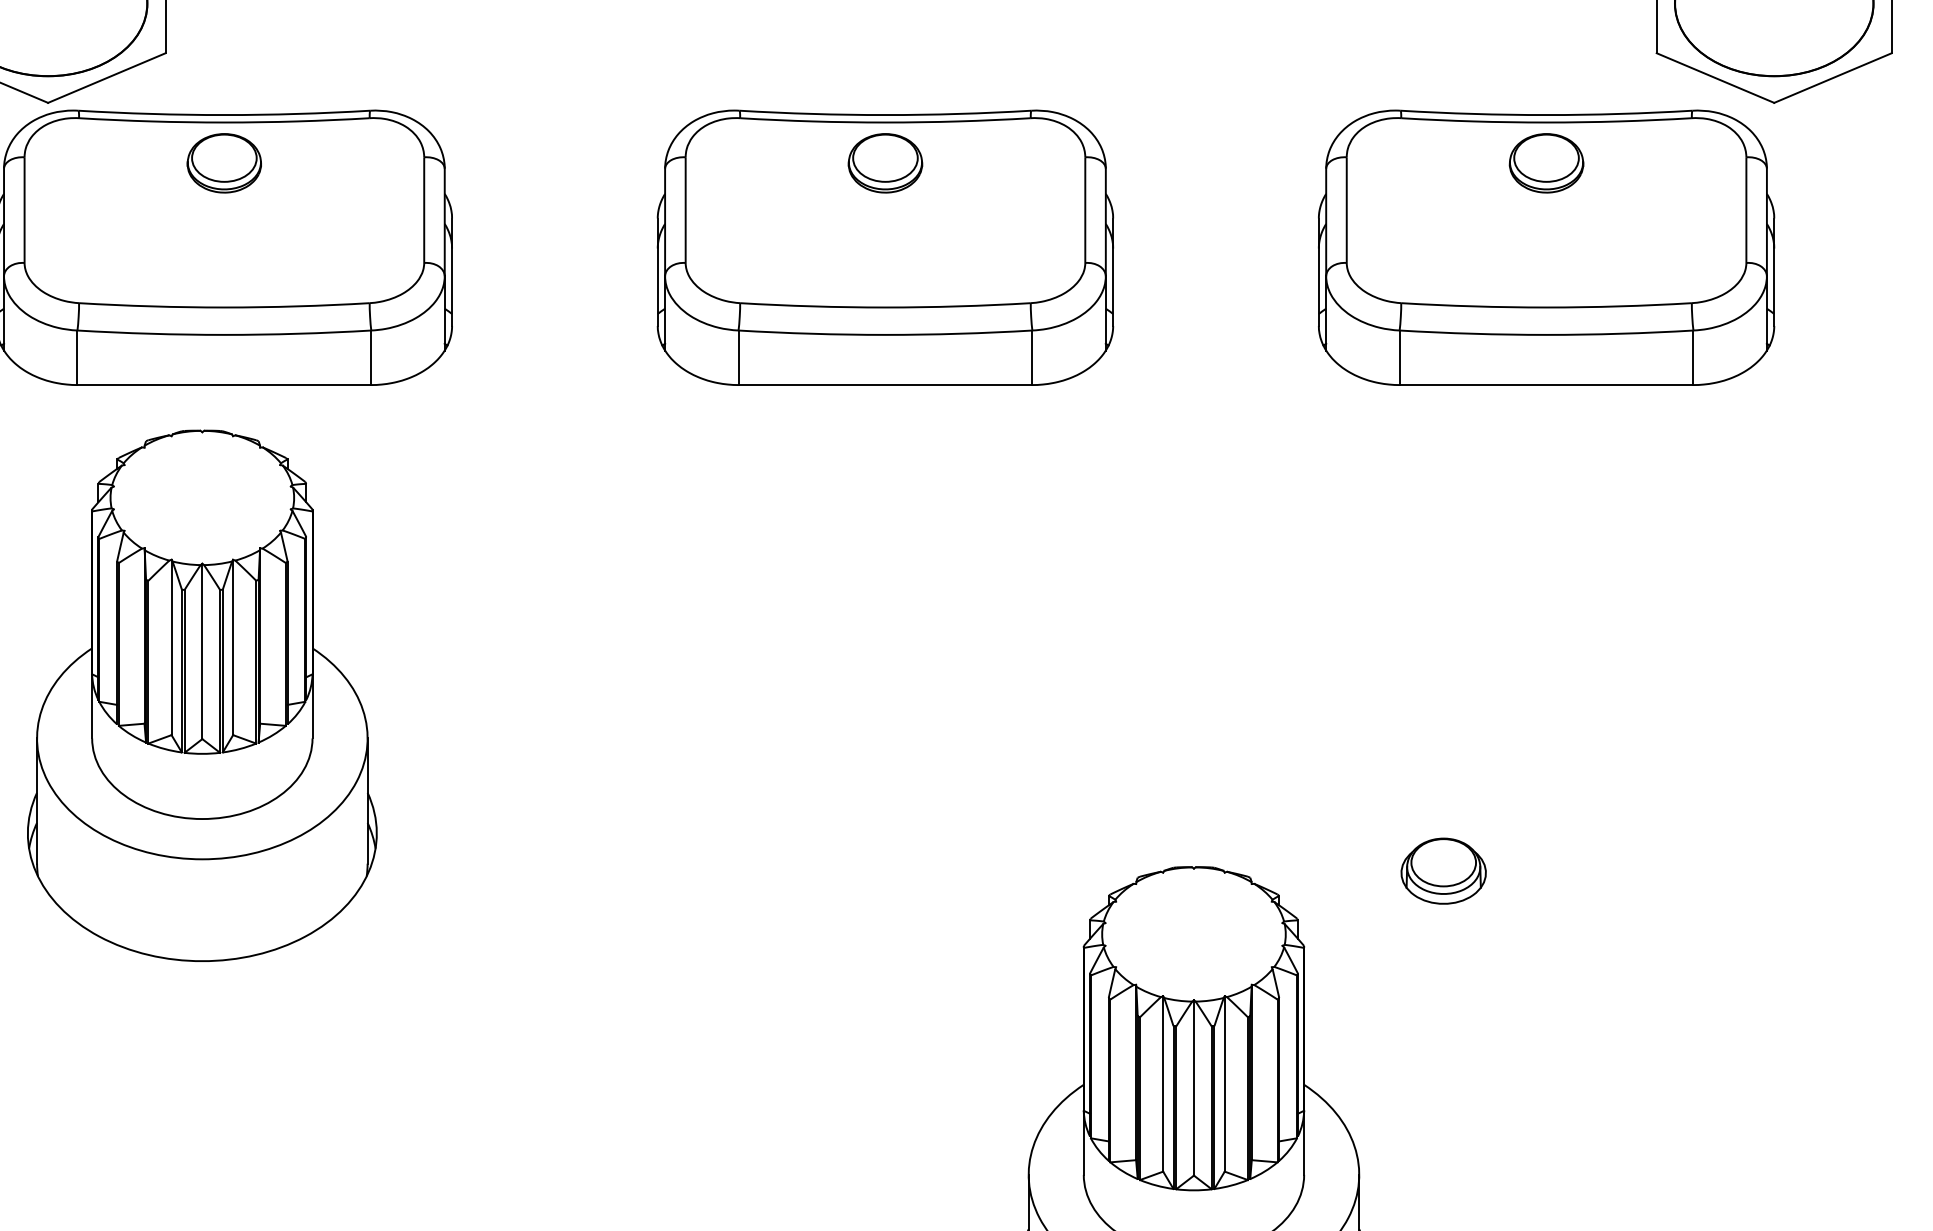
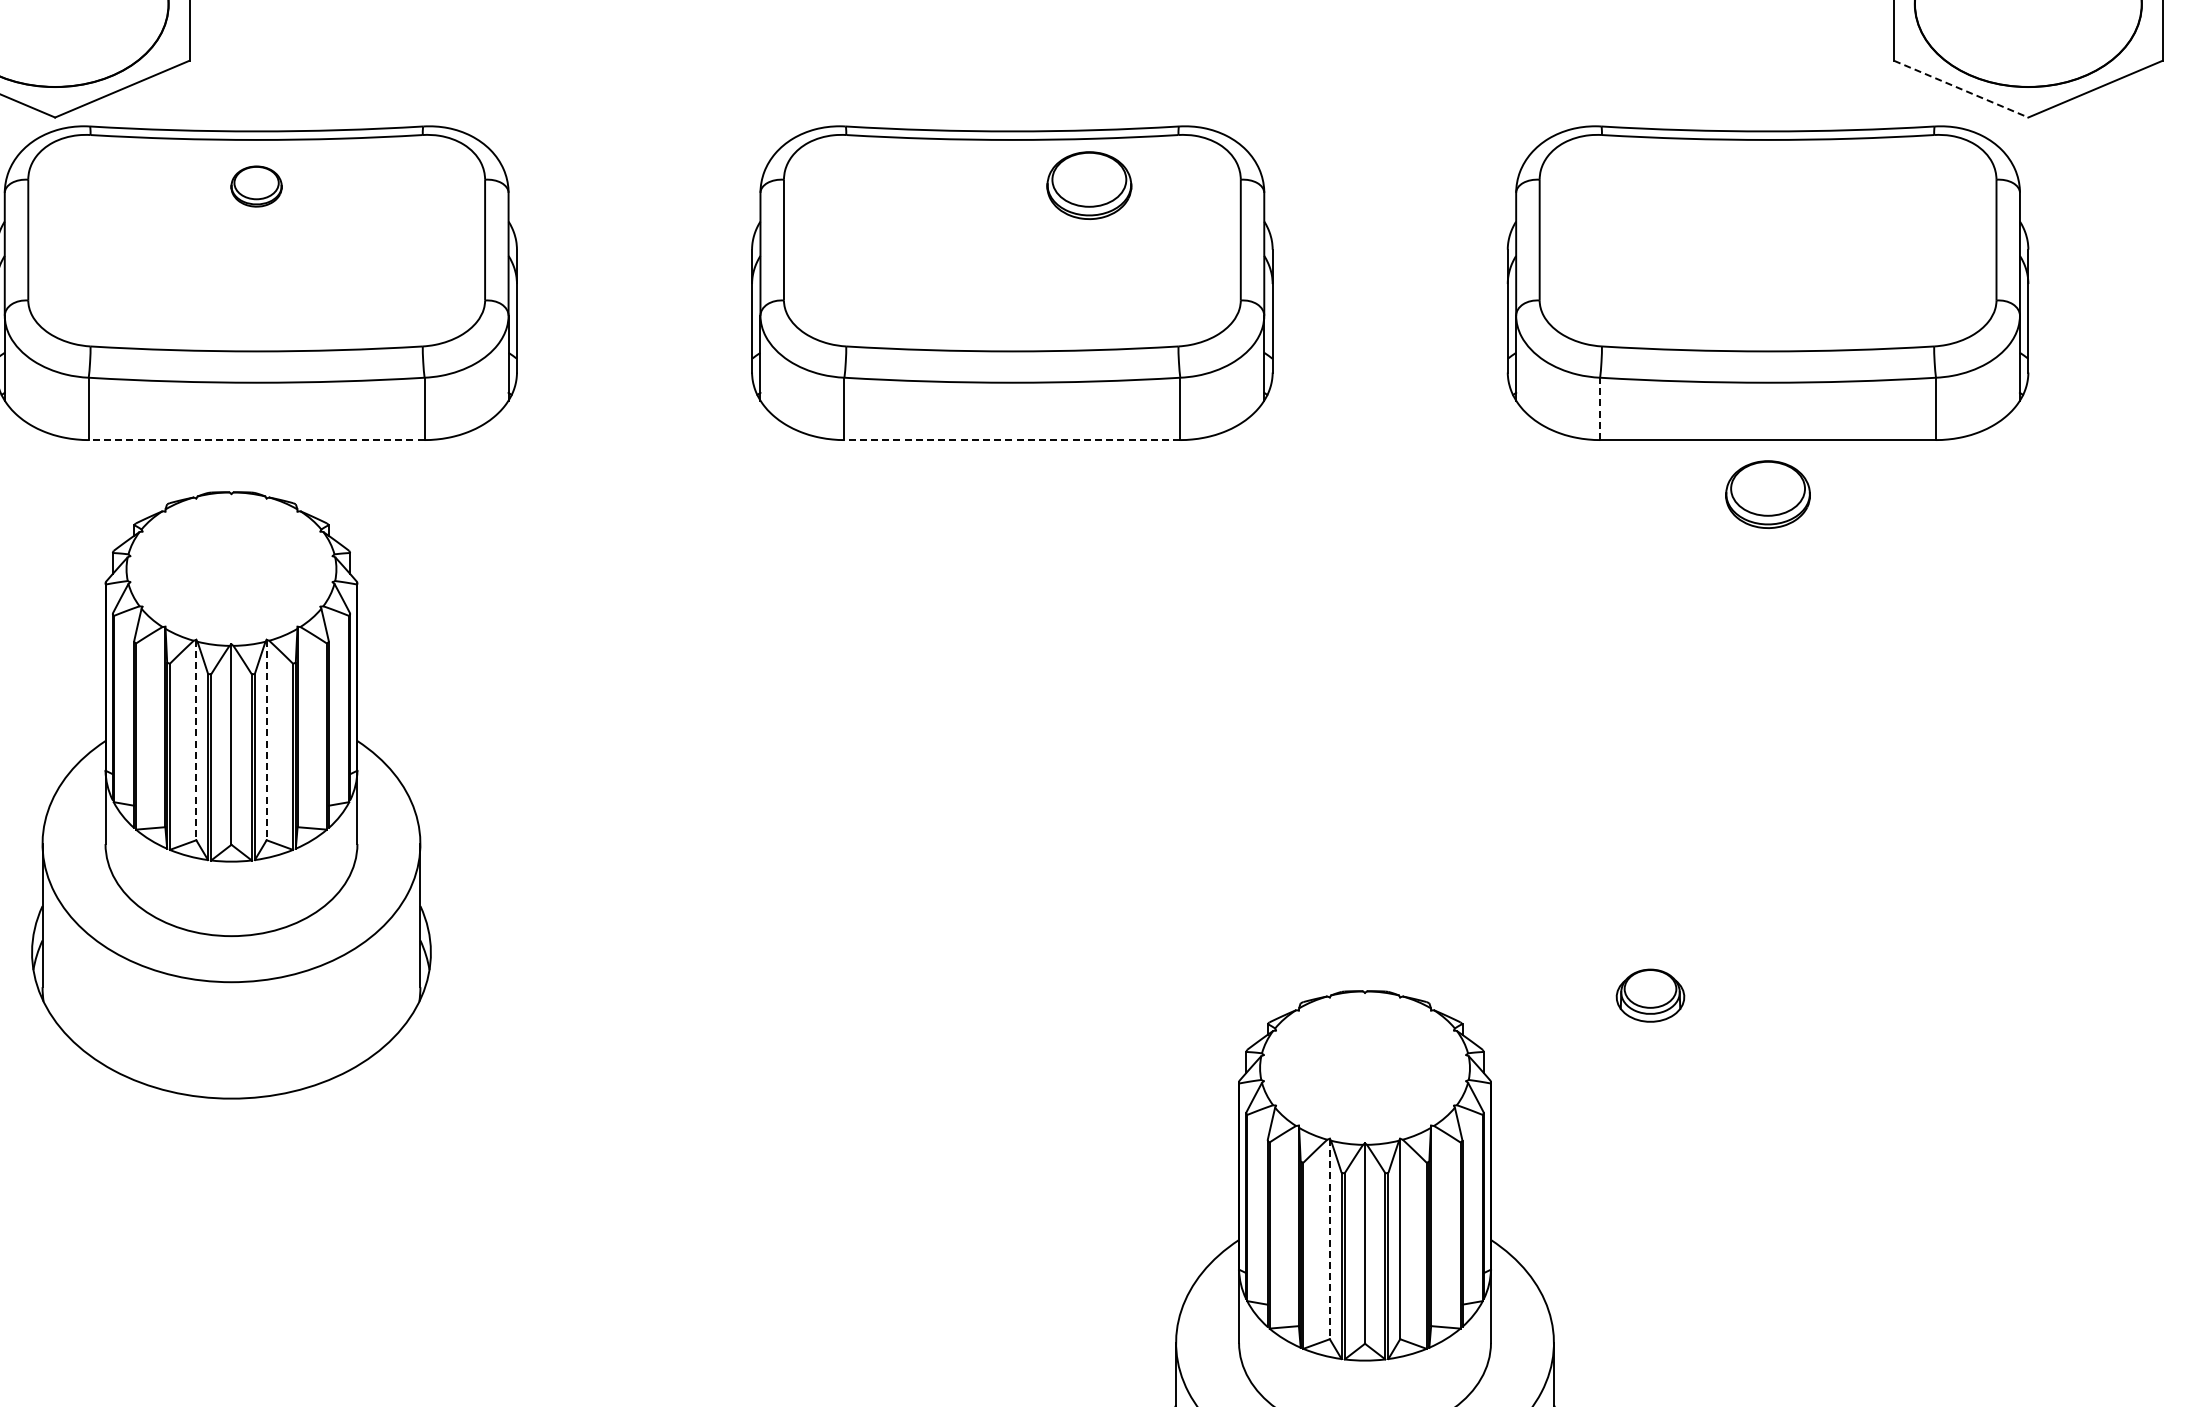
line: (1715, 78) -> (1961, 89), solid -> dashed
part: (224, 163) -> (256, 186), size x0.6
part: (885, 163) -> (1089, 185), moved
part: (1546, 163) -> (1767, 494), moved
line: (1399, 357) -> (1600, 408), solid -> dashed
line: (224, 385) -> (256, 440), solid -> dashed
line: (885, 385) -> (1012, 440), solid -> dashed
line: (171, 647) -> (196, 740), solid -> dashed
line: (232, 647) -> (266, 740), solid -> dashed
part: (1443, 870) -> (1650, 995), size x0.7
line: (1162, 1084) -> (1329, 1239), solid -> dashed

